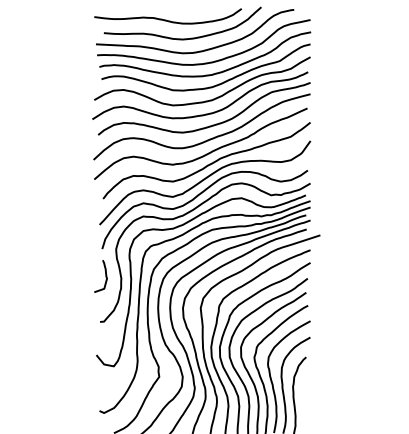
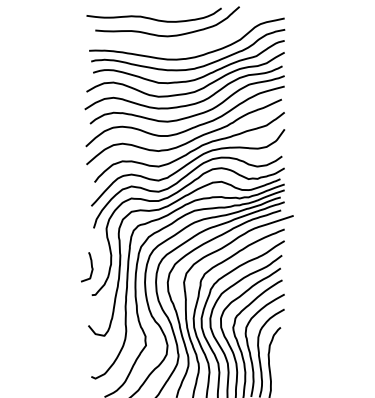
curve: (199, 50) -> (182, 46), removed
curve: (105, 276) -> (91, 267), moved

